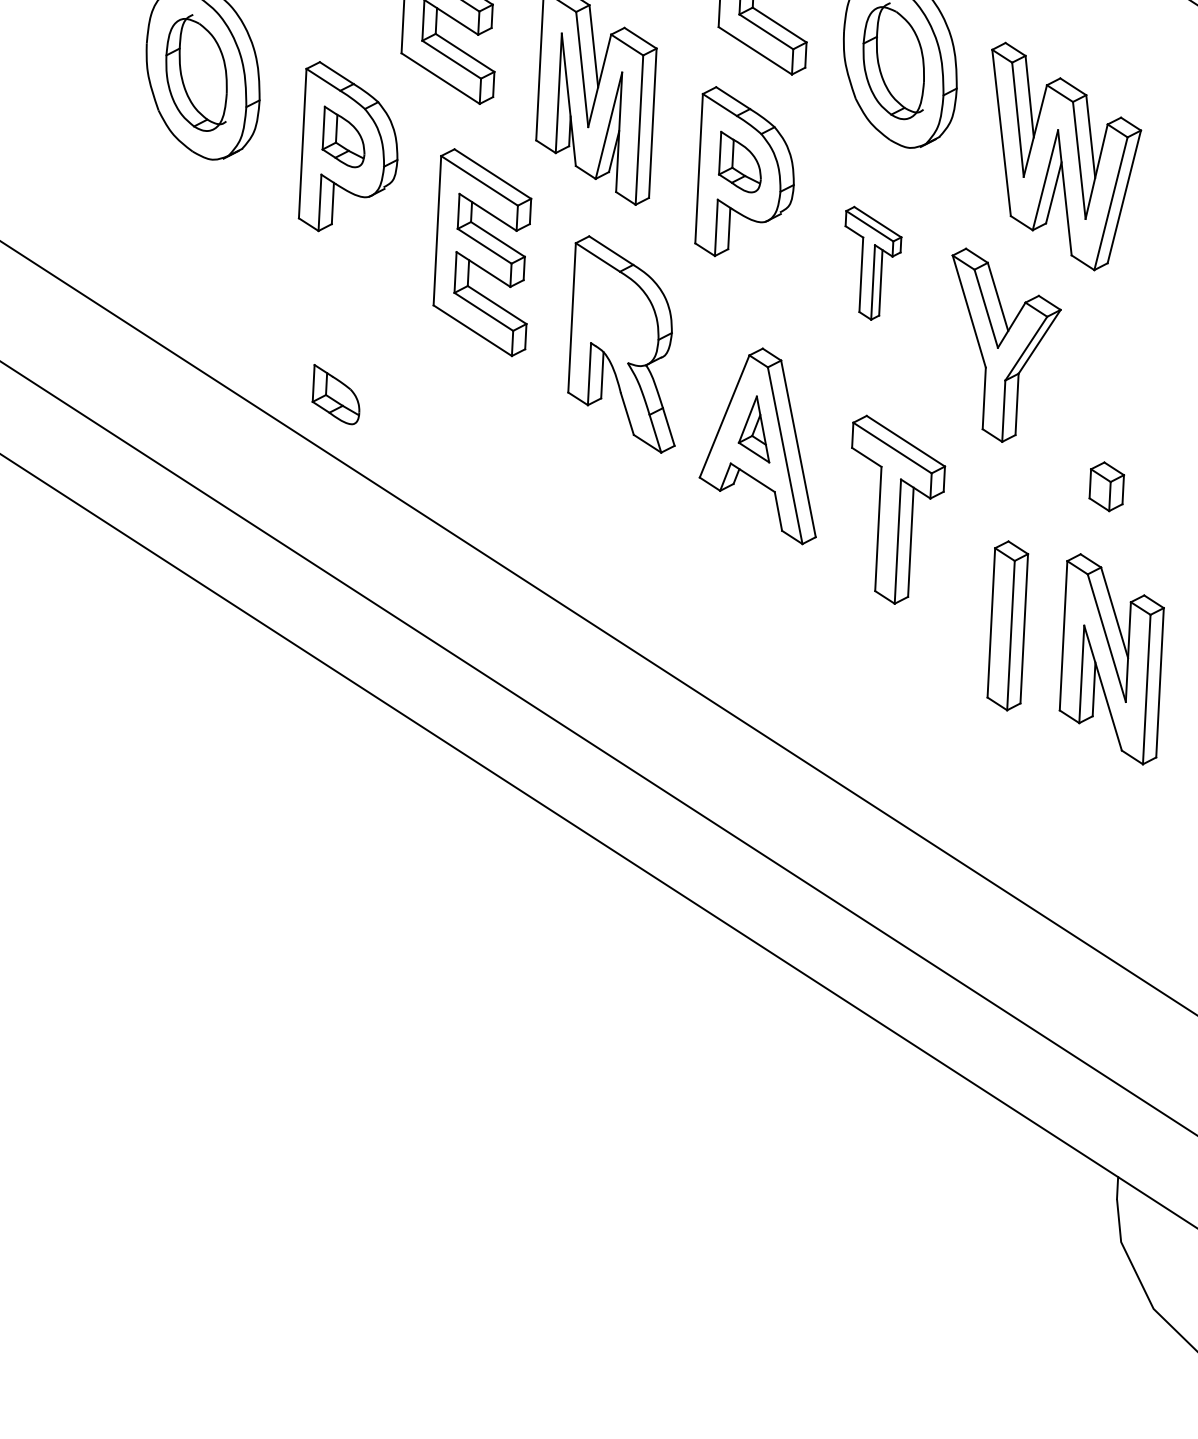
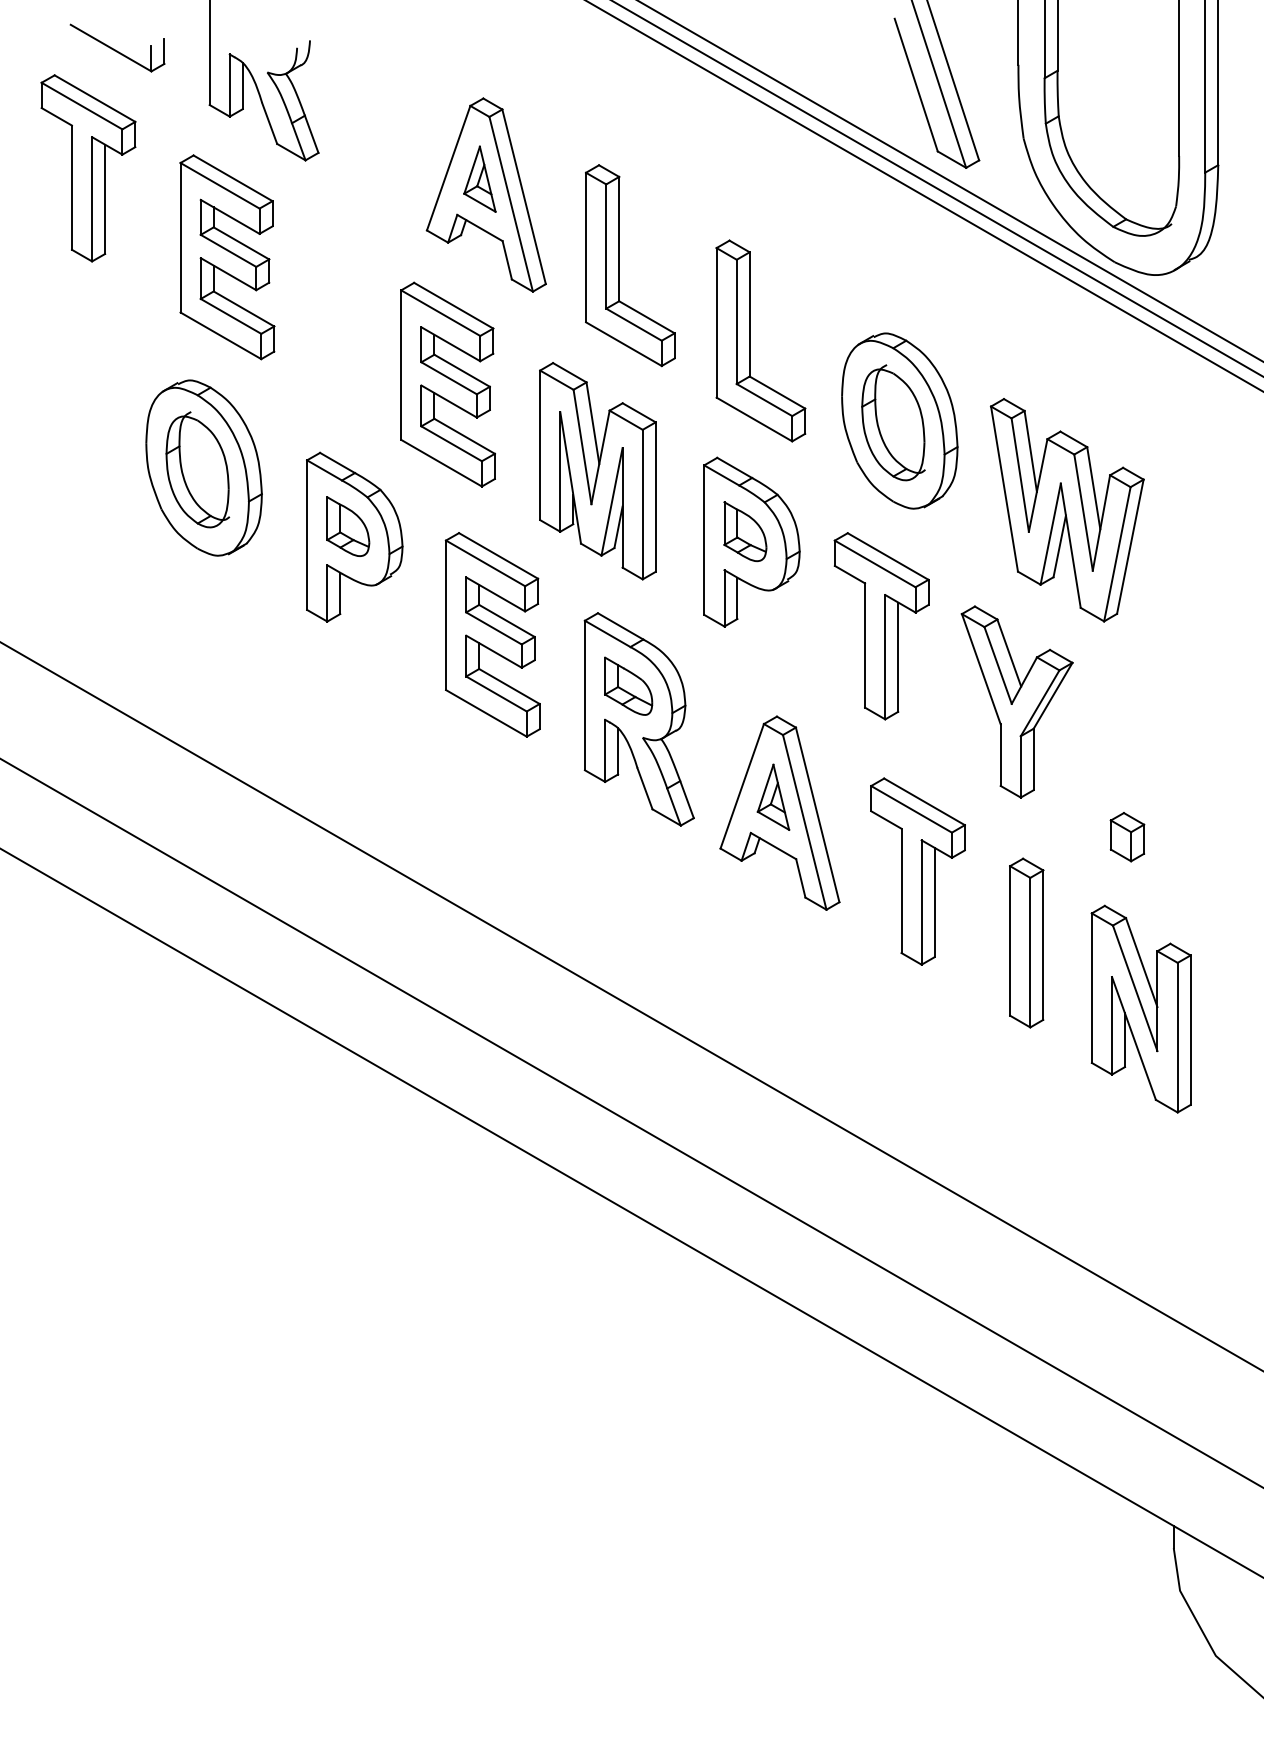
part: (871, 263) -> (881, 626), size x1.67
part: (336, 394) -> (628, 685), moved
part: (1007, 625) -> (1026, 942), moved

